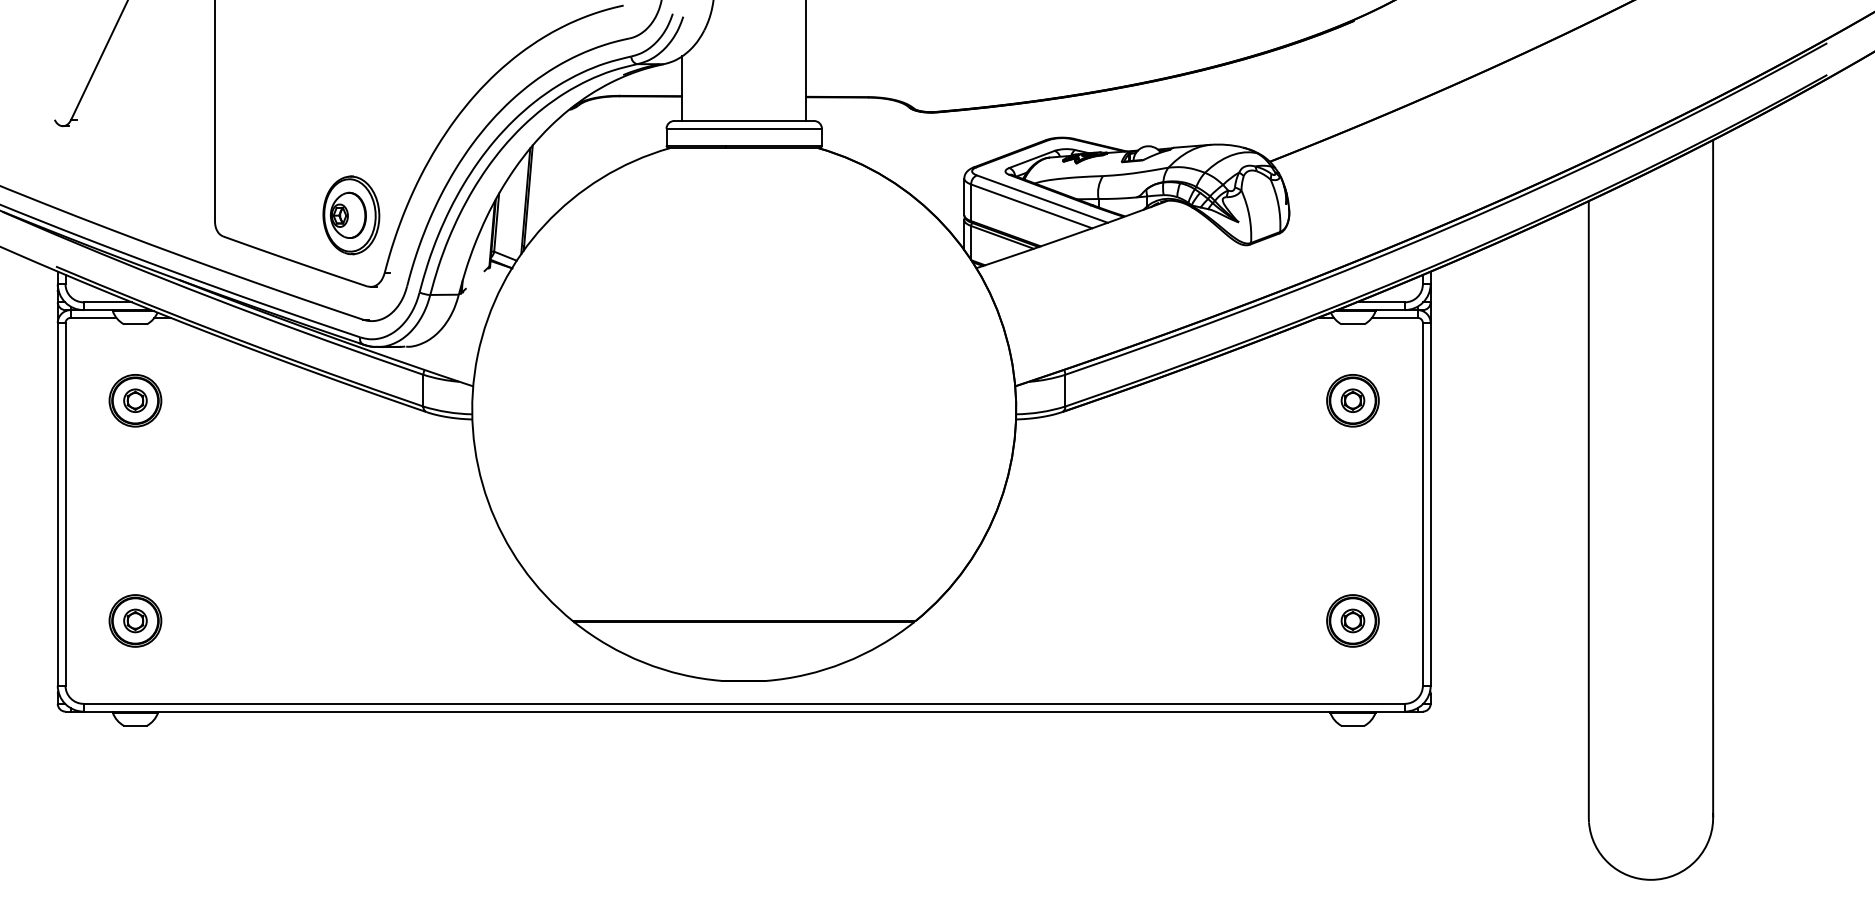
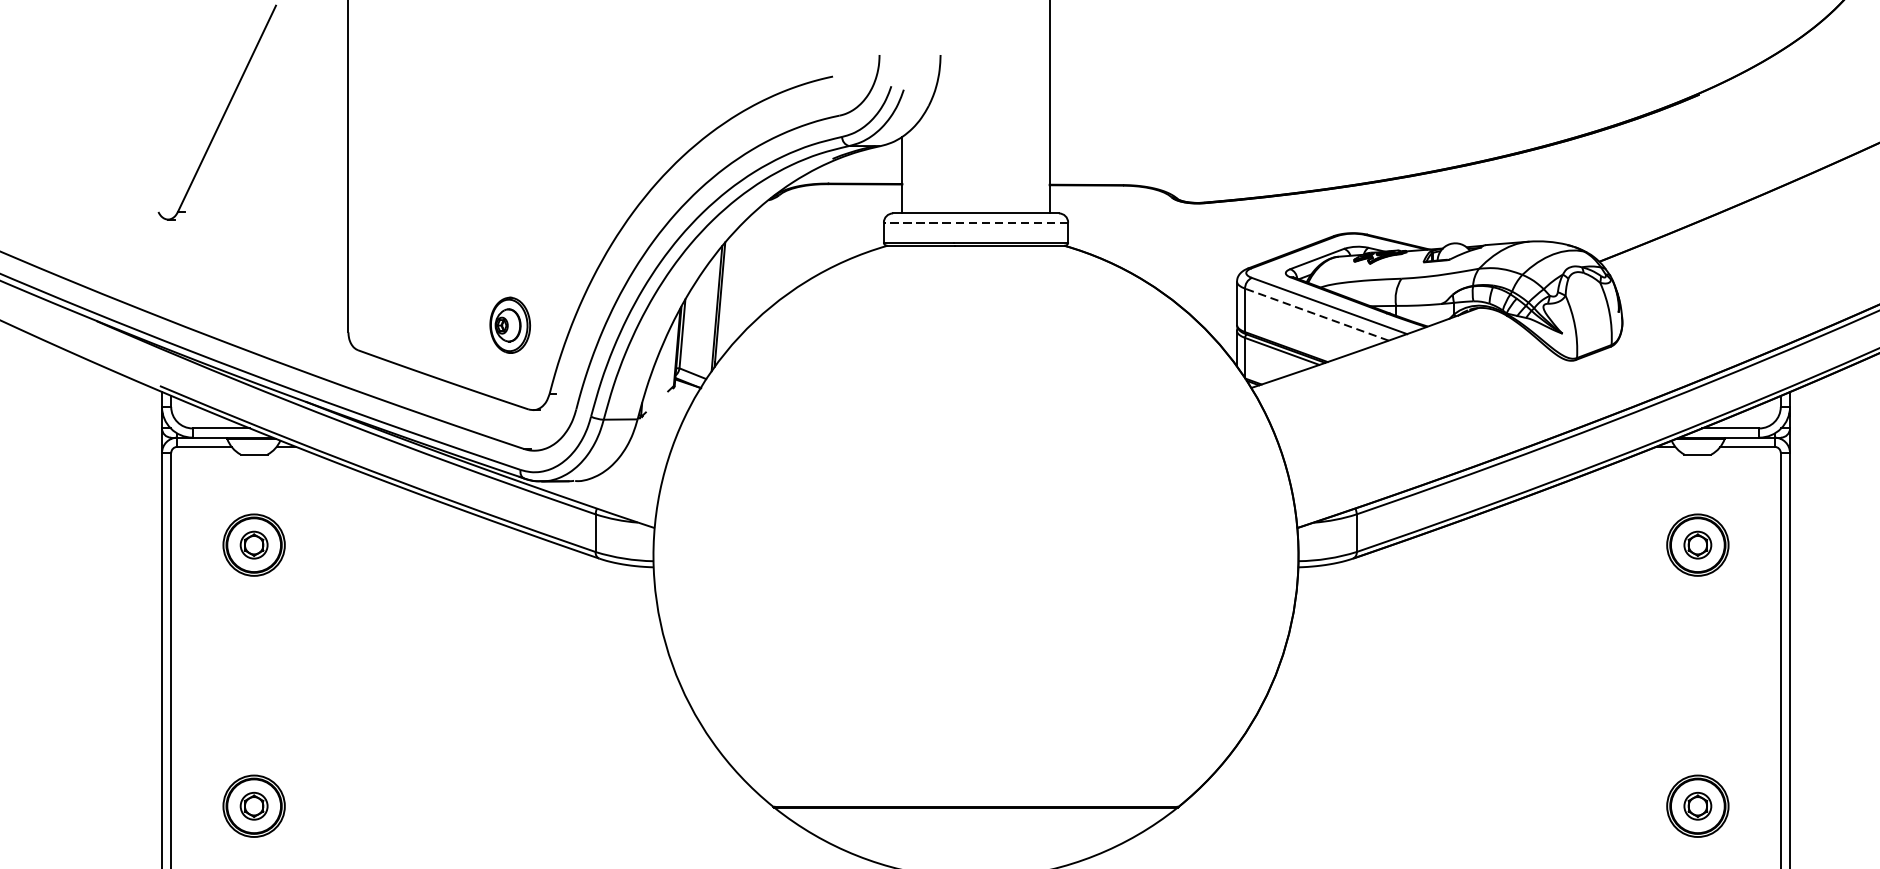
line: (744, 128) -> (976, 222), solid -> dashed
line: (1031, 206) -> (1316, 314), solid -> dashed
part: (351, 215) -> (510, 325), size x0.6

